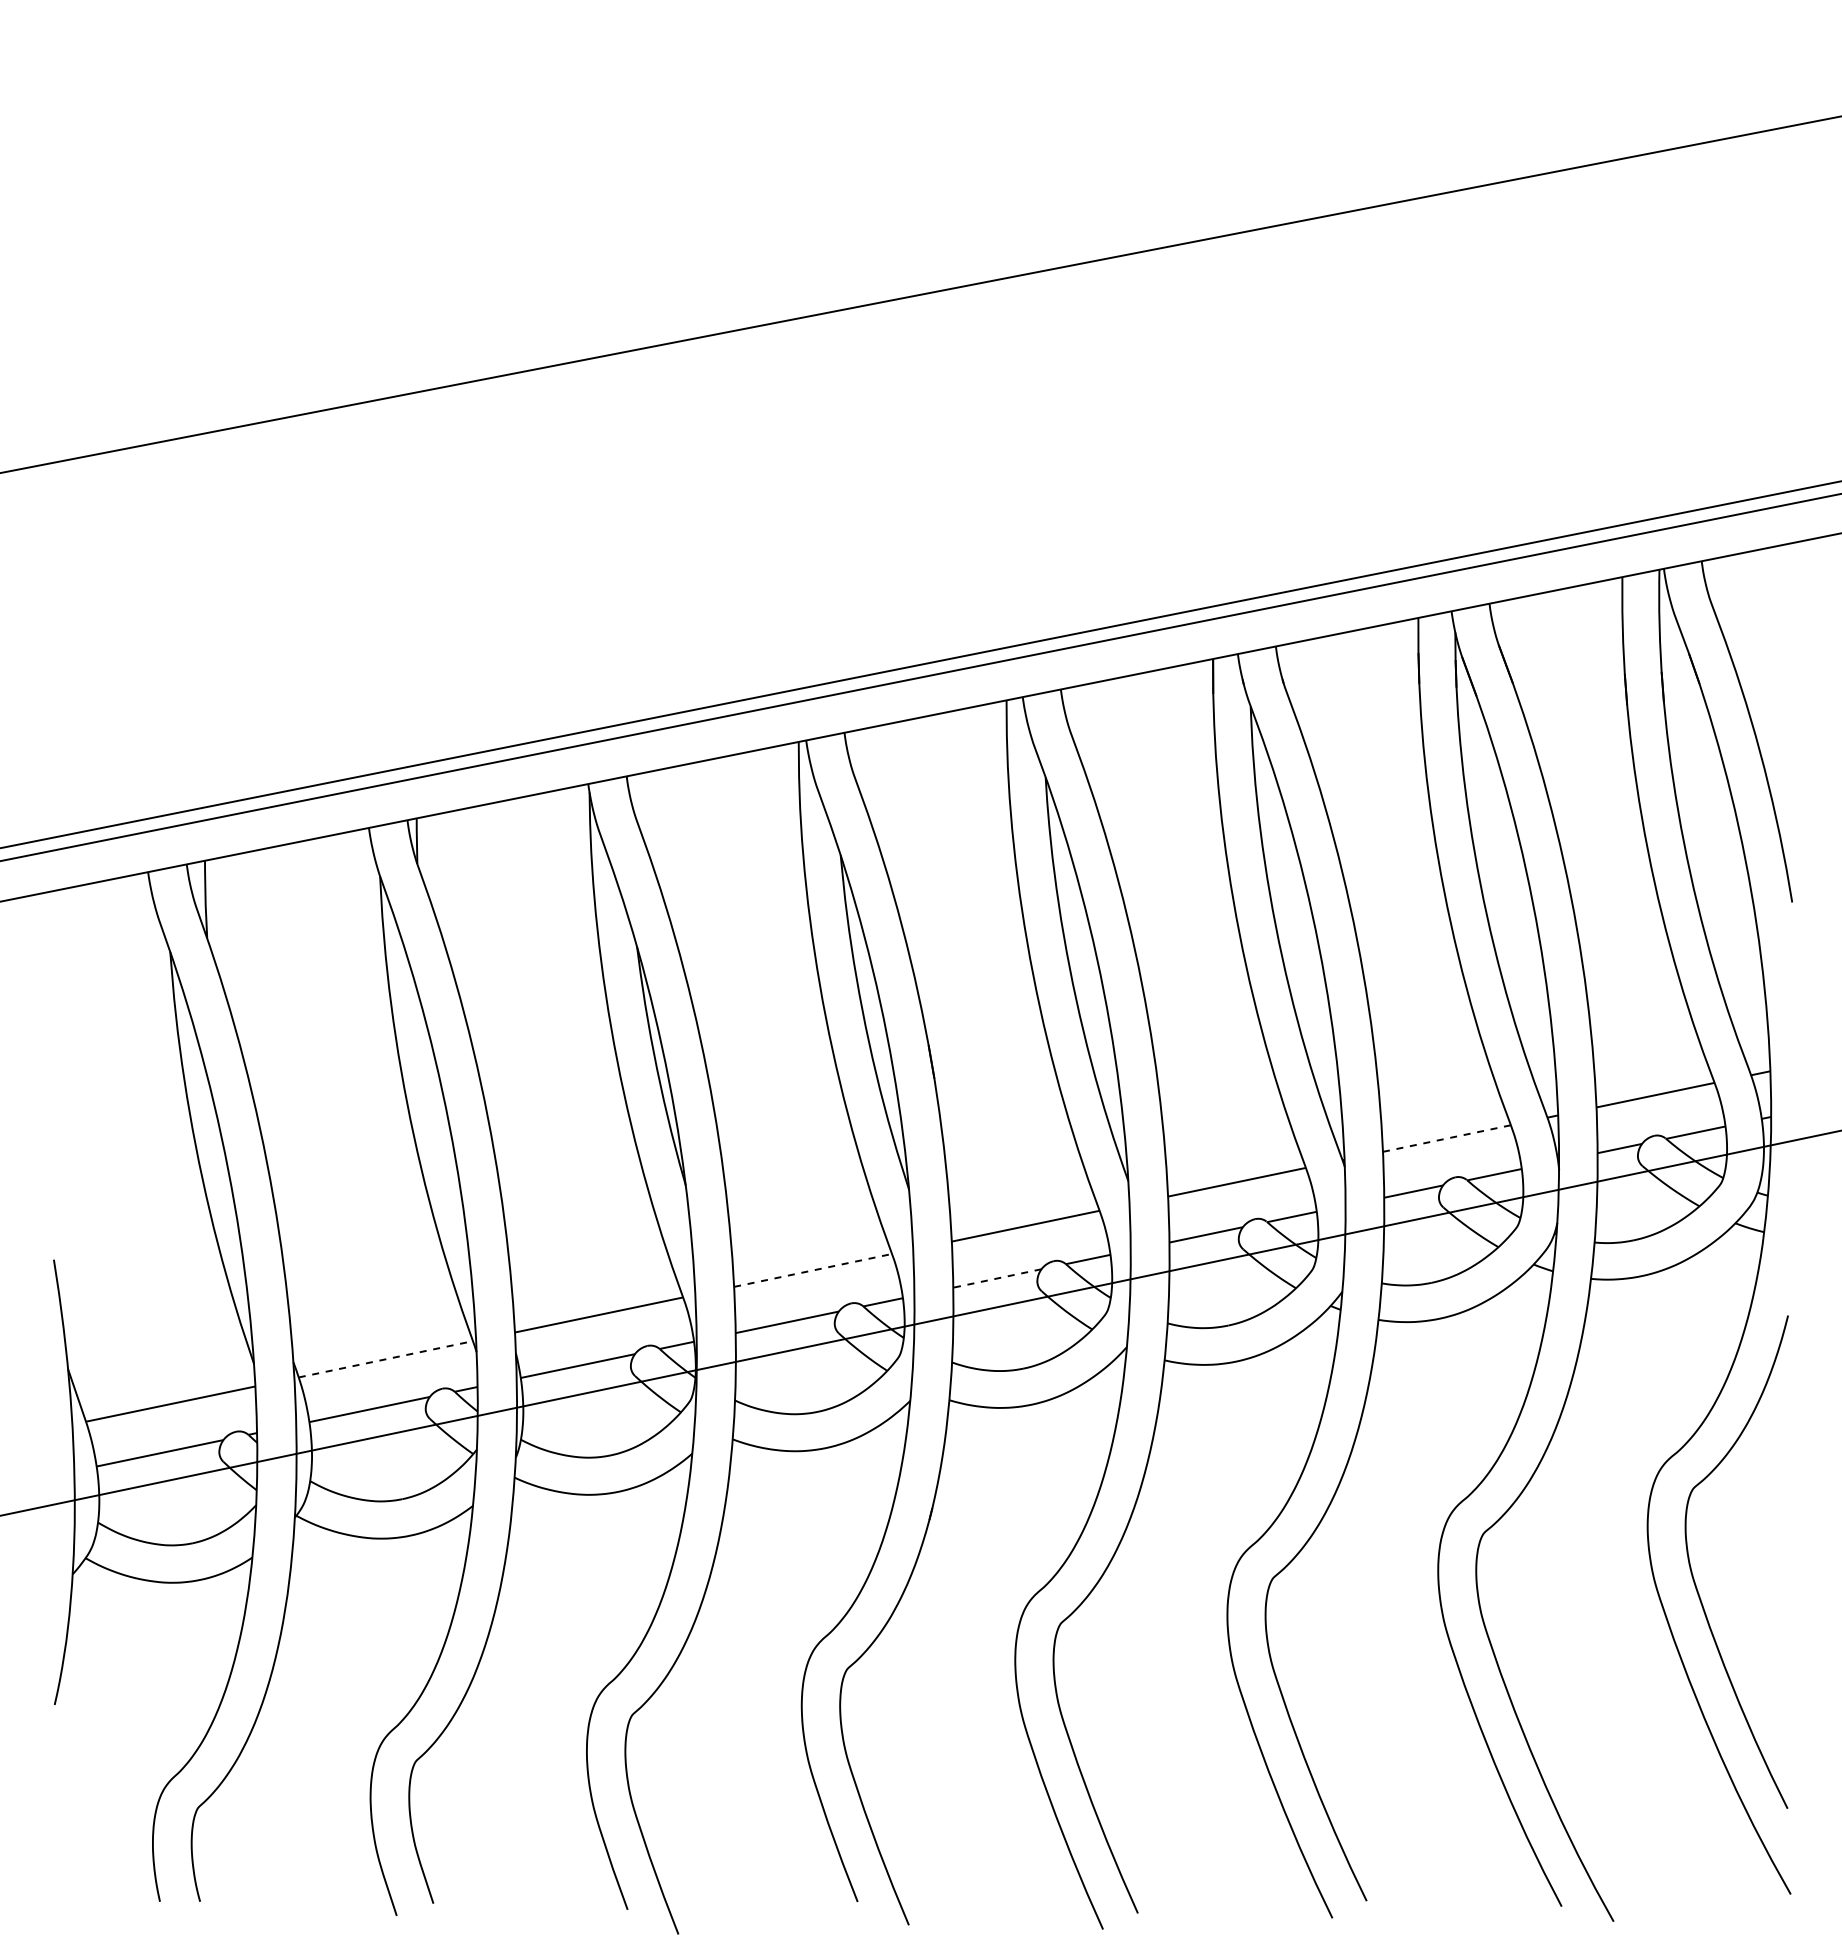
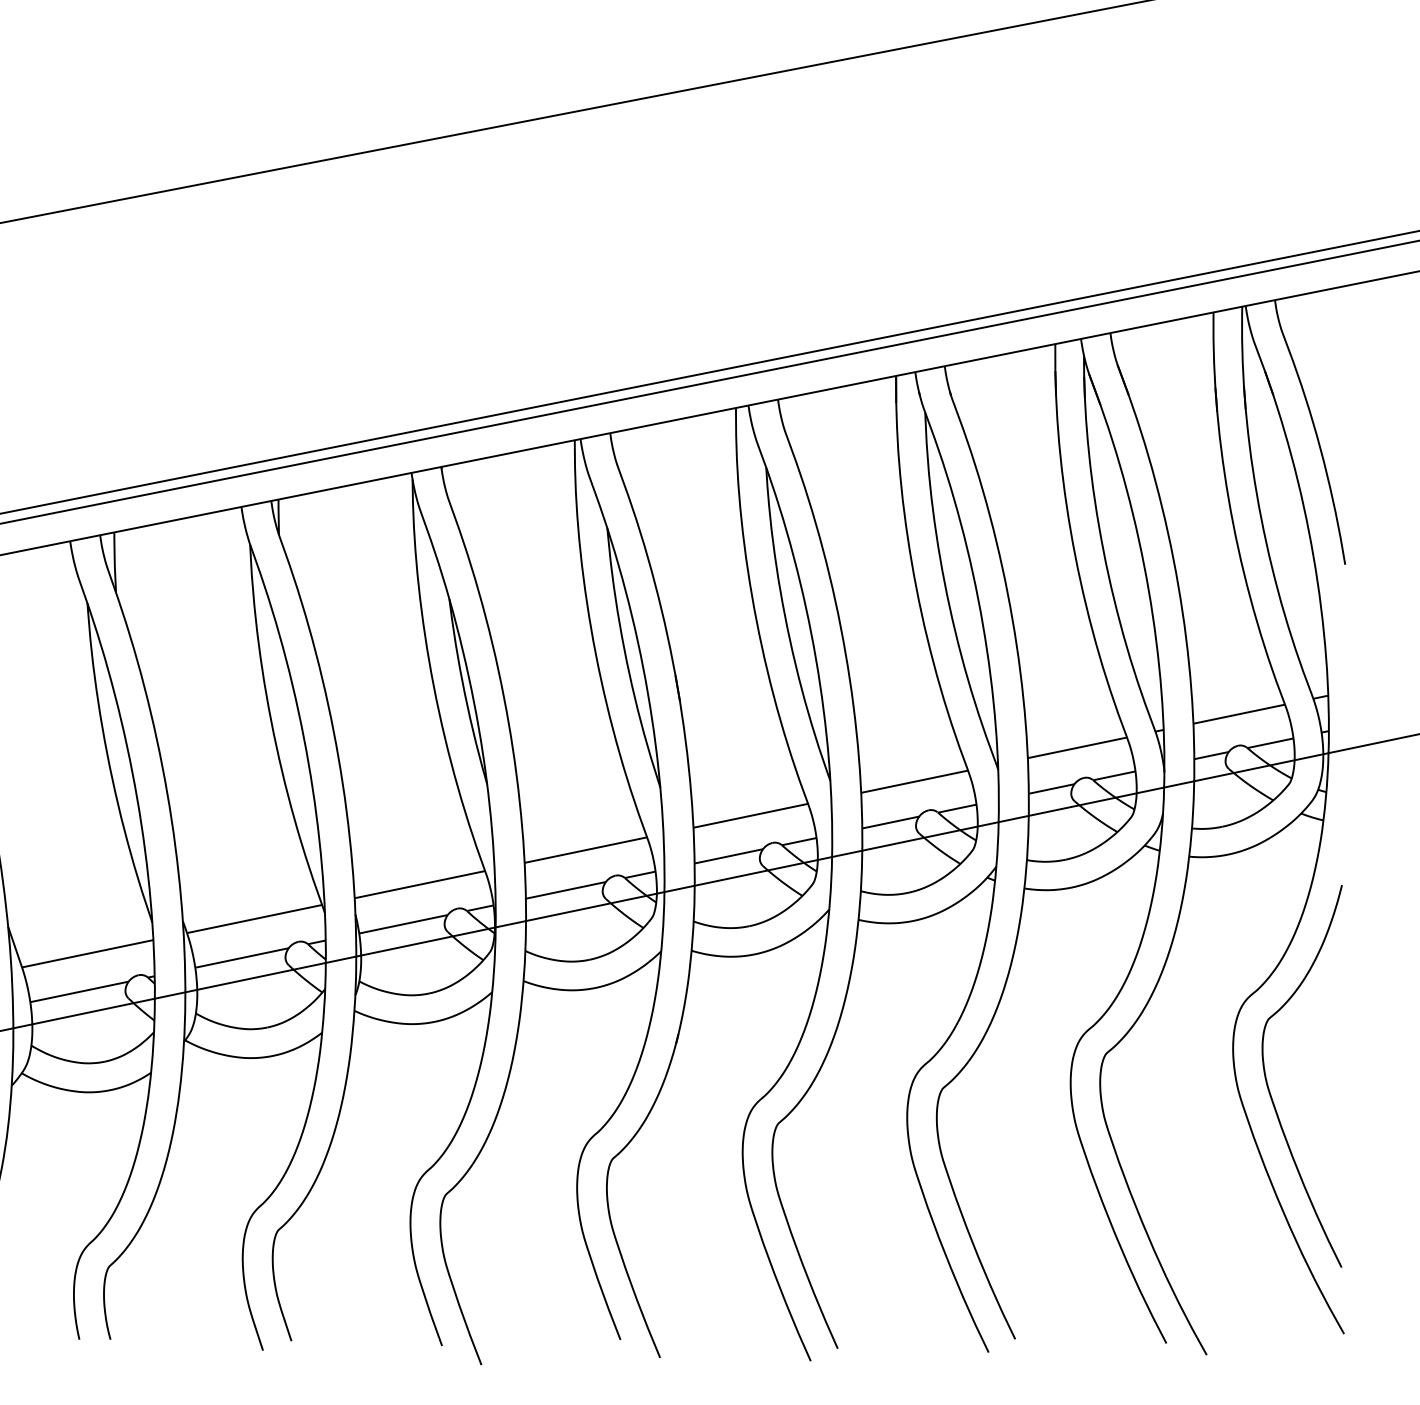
line: (1447, 1138) -> (1077, 747), dashed -> solid
line: (813, 1270) -> (586, 850), dashed -> solid
line: (996, 1278) -> (728, 856), dashed -> solid
line: (385, 1359) -> (254, 919), dashed -> solid

